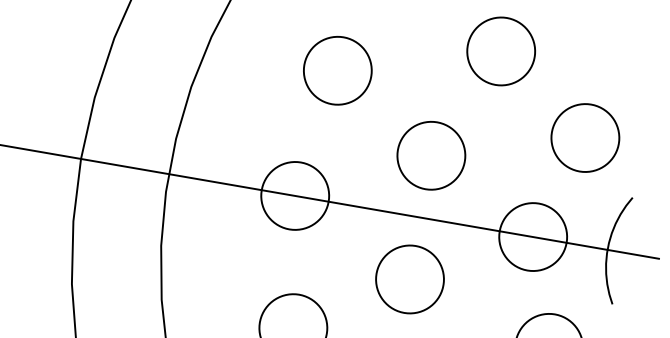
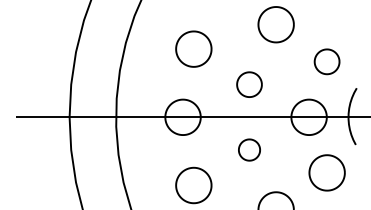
part: (584, 137) -> (326, 61), size x0.7
part: (431, 155) -> (249, 84), size x0.7
part: (410, 278) -> (249, 149), size x0.6

